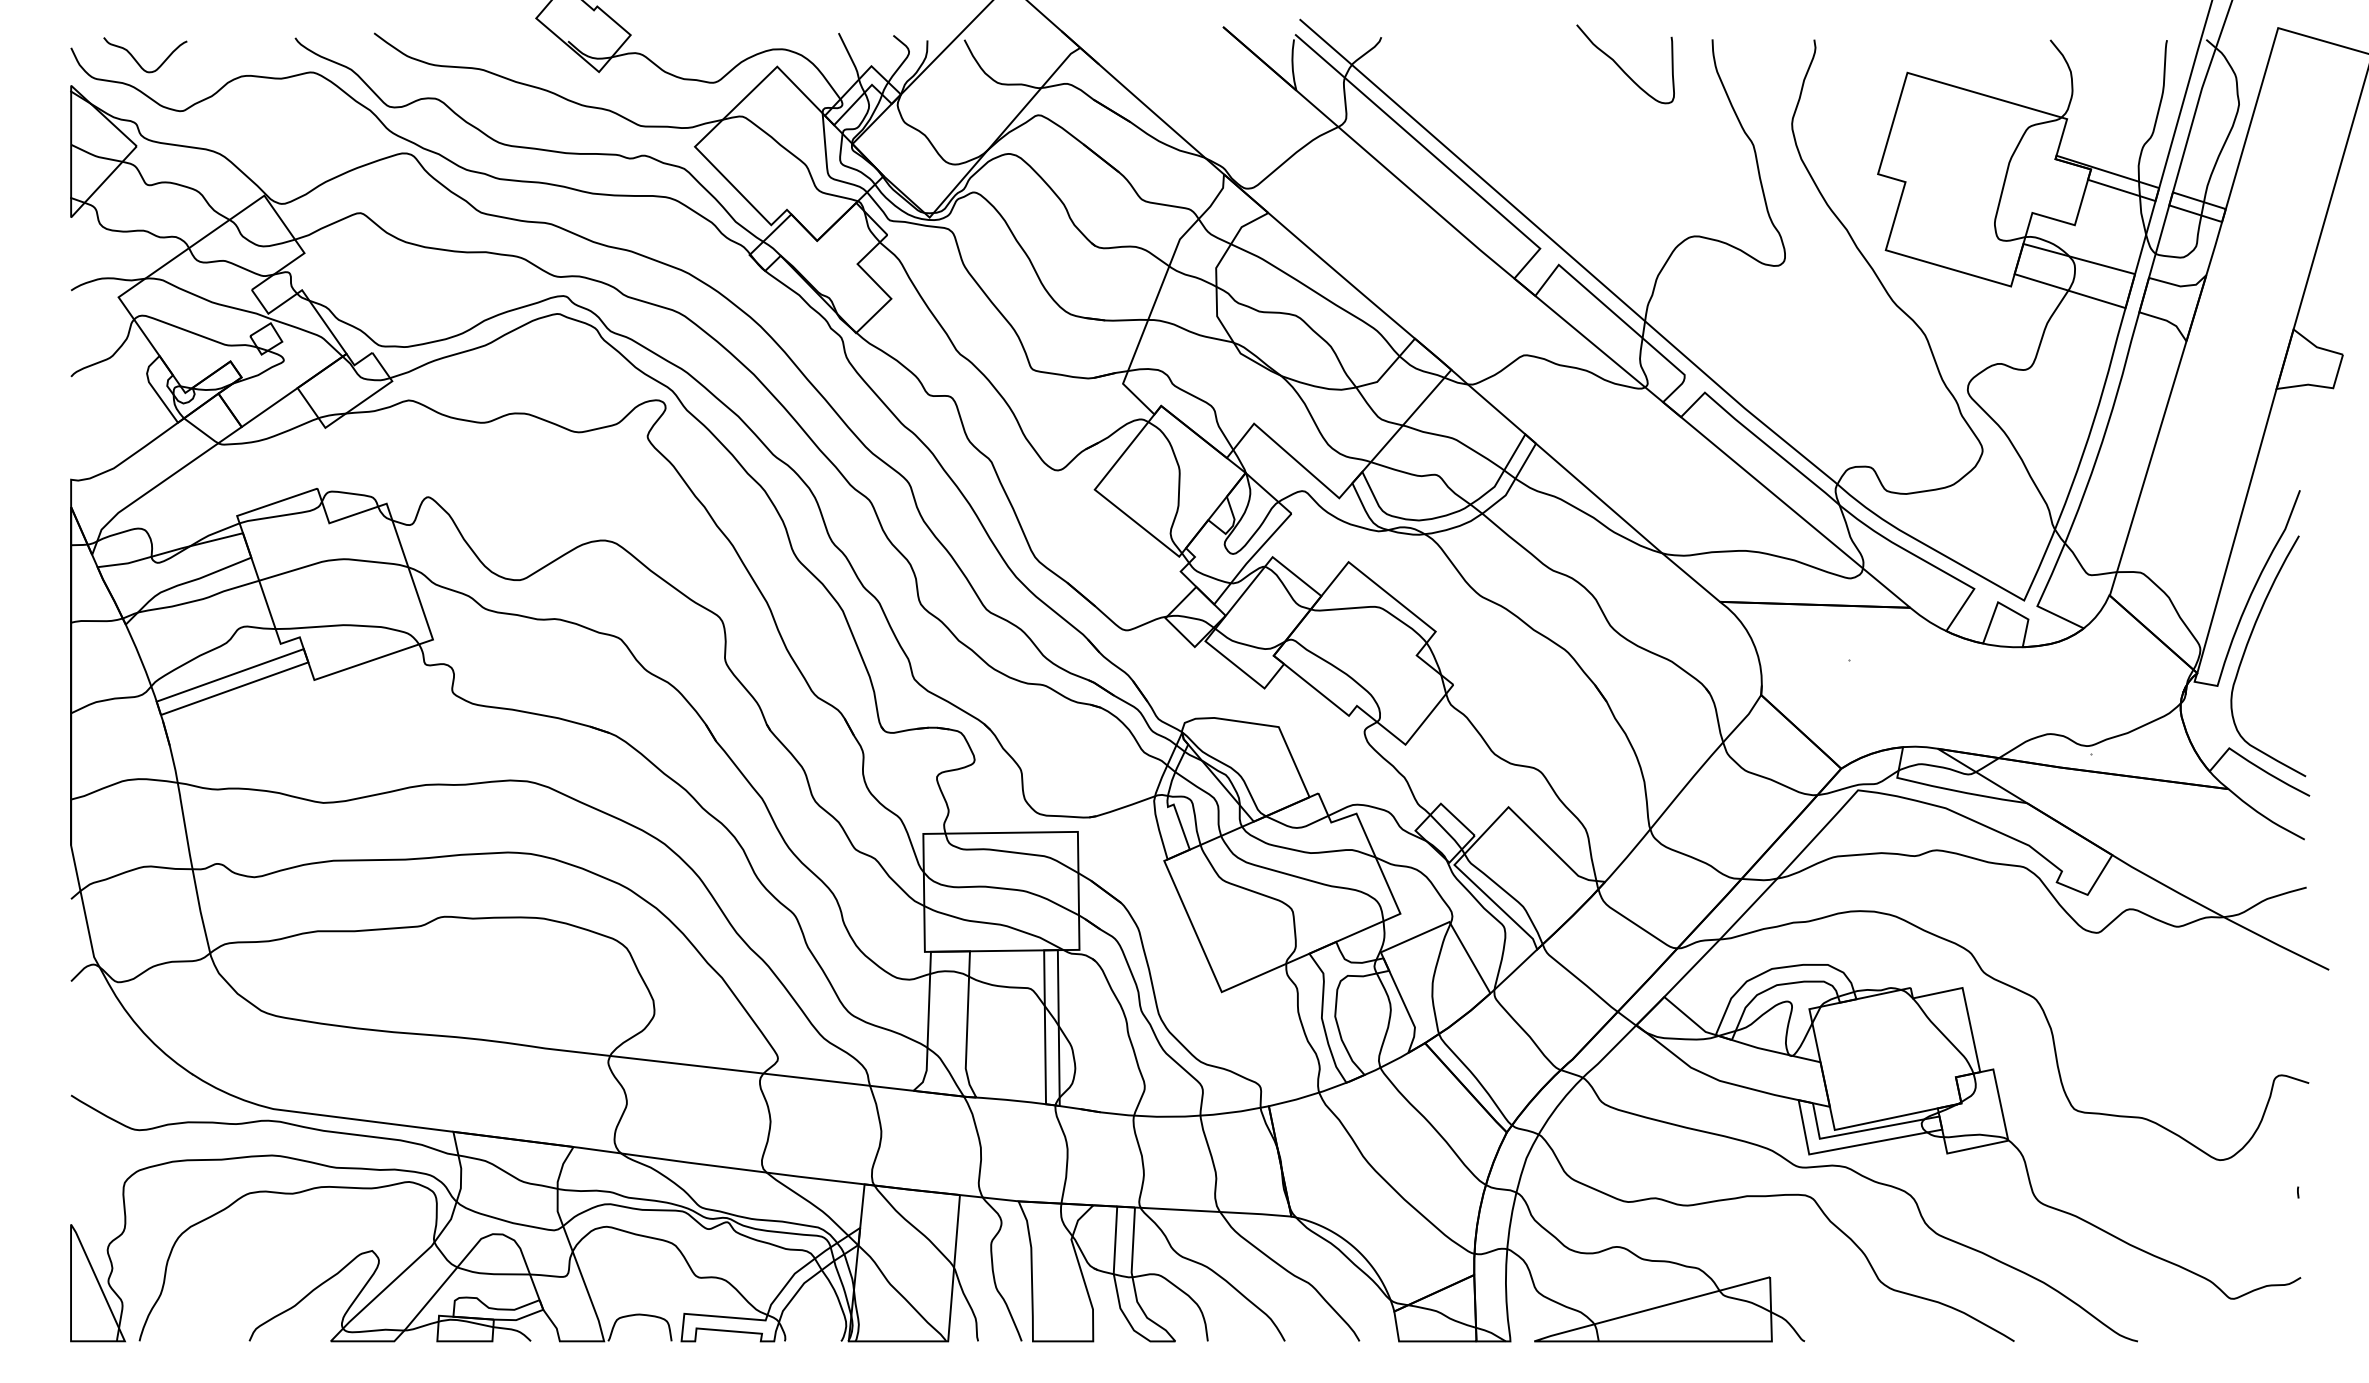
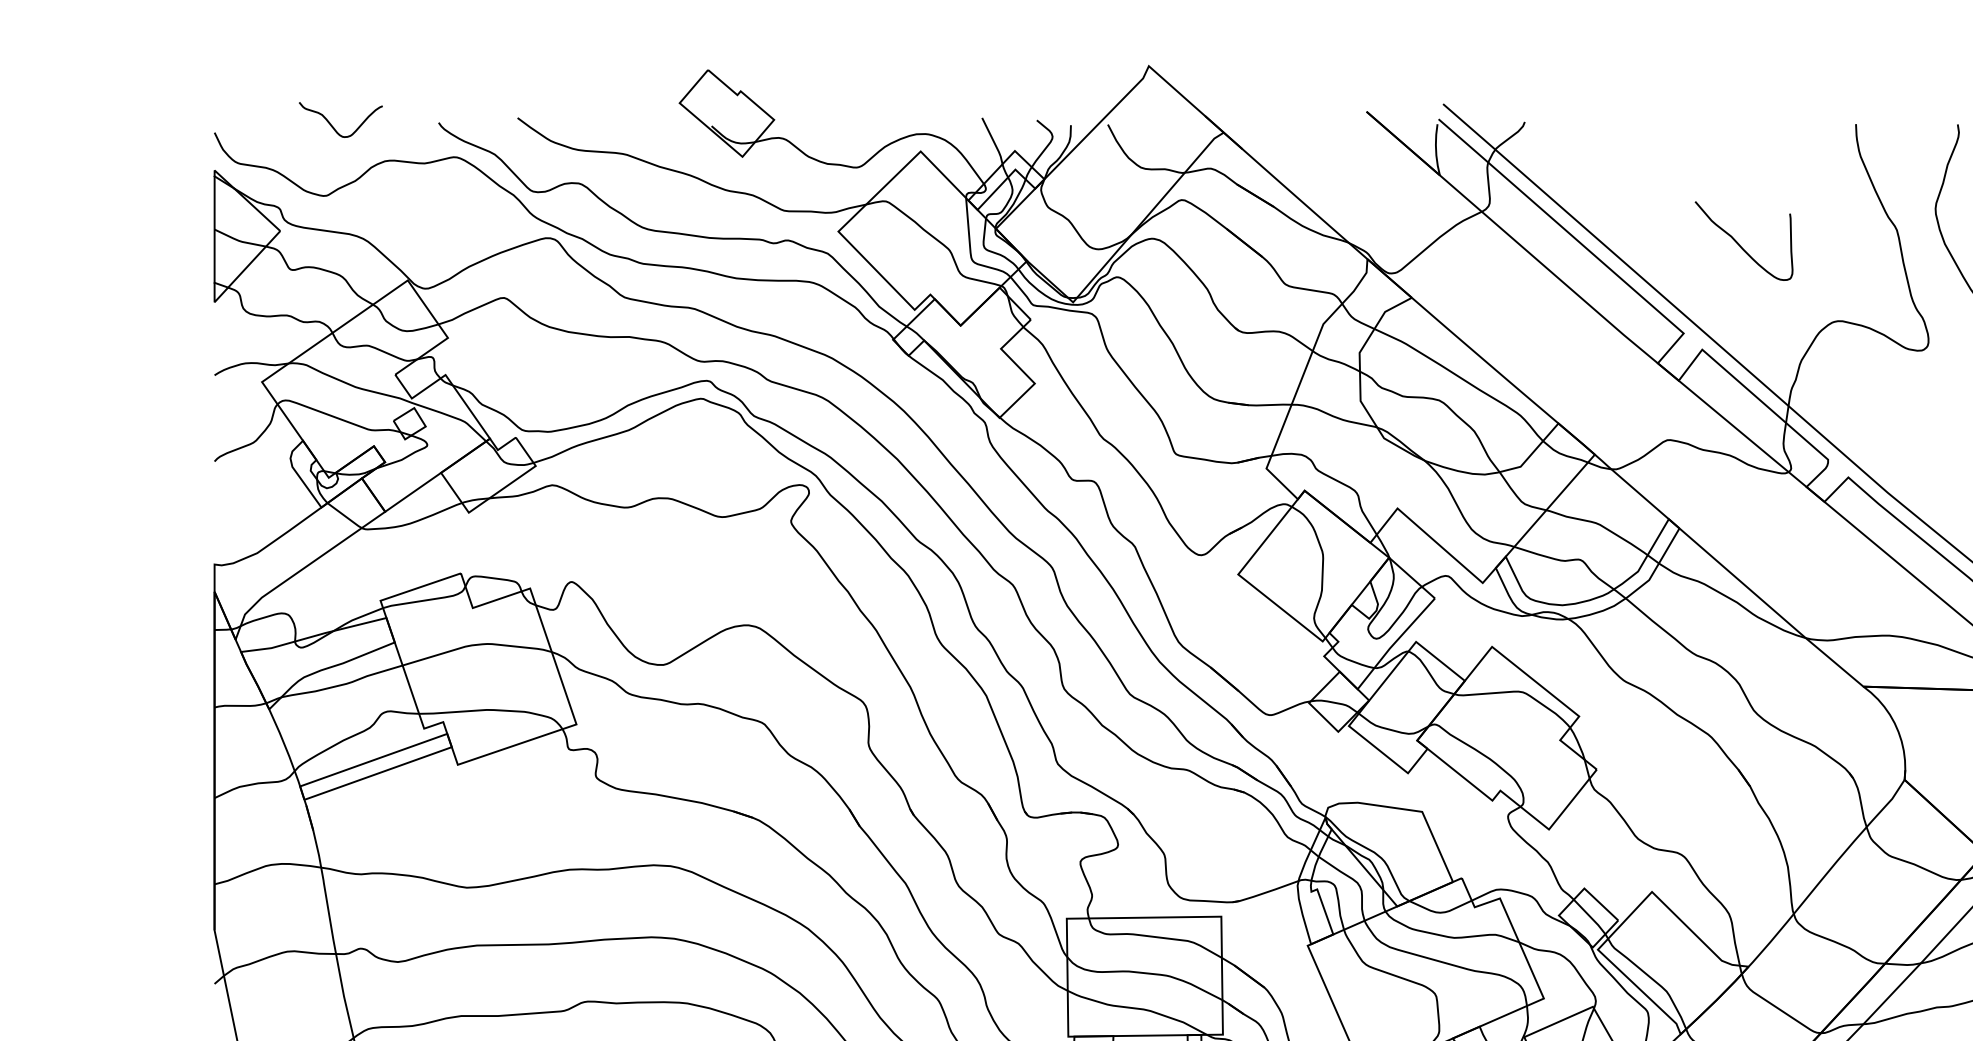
curve: (136, 59) -> (331, 124), moved
curve: (1621, 67) -> (1739, 244), moved

